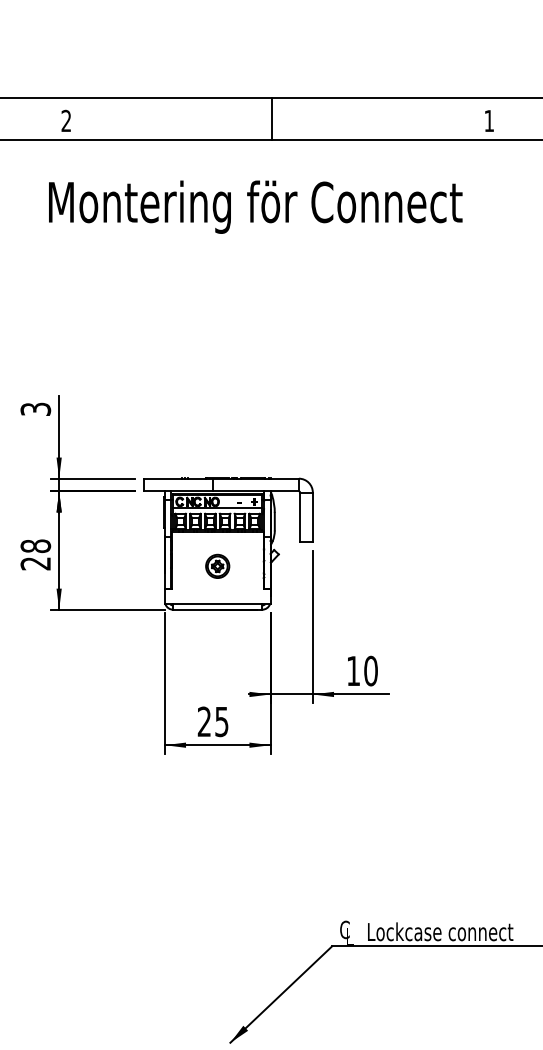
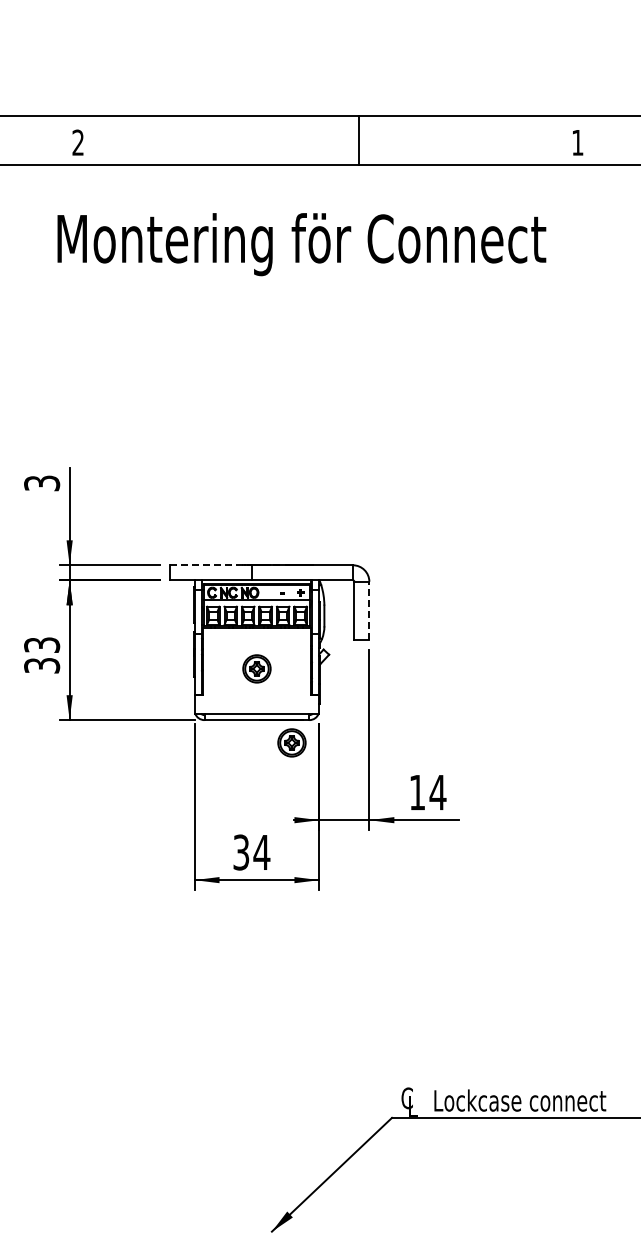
line: (271, 119) -> (358, 140), moved
line: (179, 478) -> (211, 565), solid -> dashed
line: (312, 516) -> (369, 610), solid -> dashed
text: (36, 555) -> (42, 655), 28 -> 33
part: (246, 628) -> (291, 742), added
text: (370, 671) -> (437, 792), 10 -> 14
text: (213, 721) -> (251, 852), 25 -> 34

